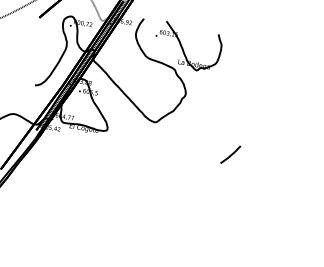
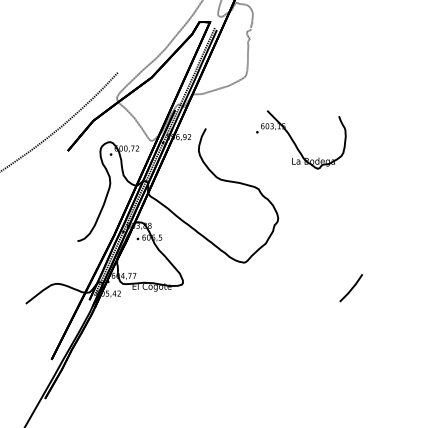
part: (183, 48) -> (295, 142), moved

